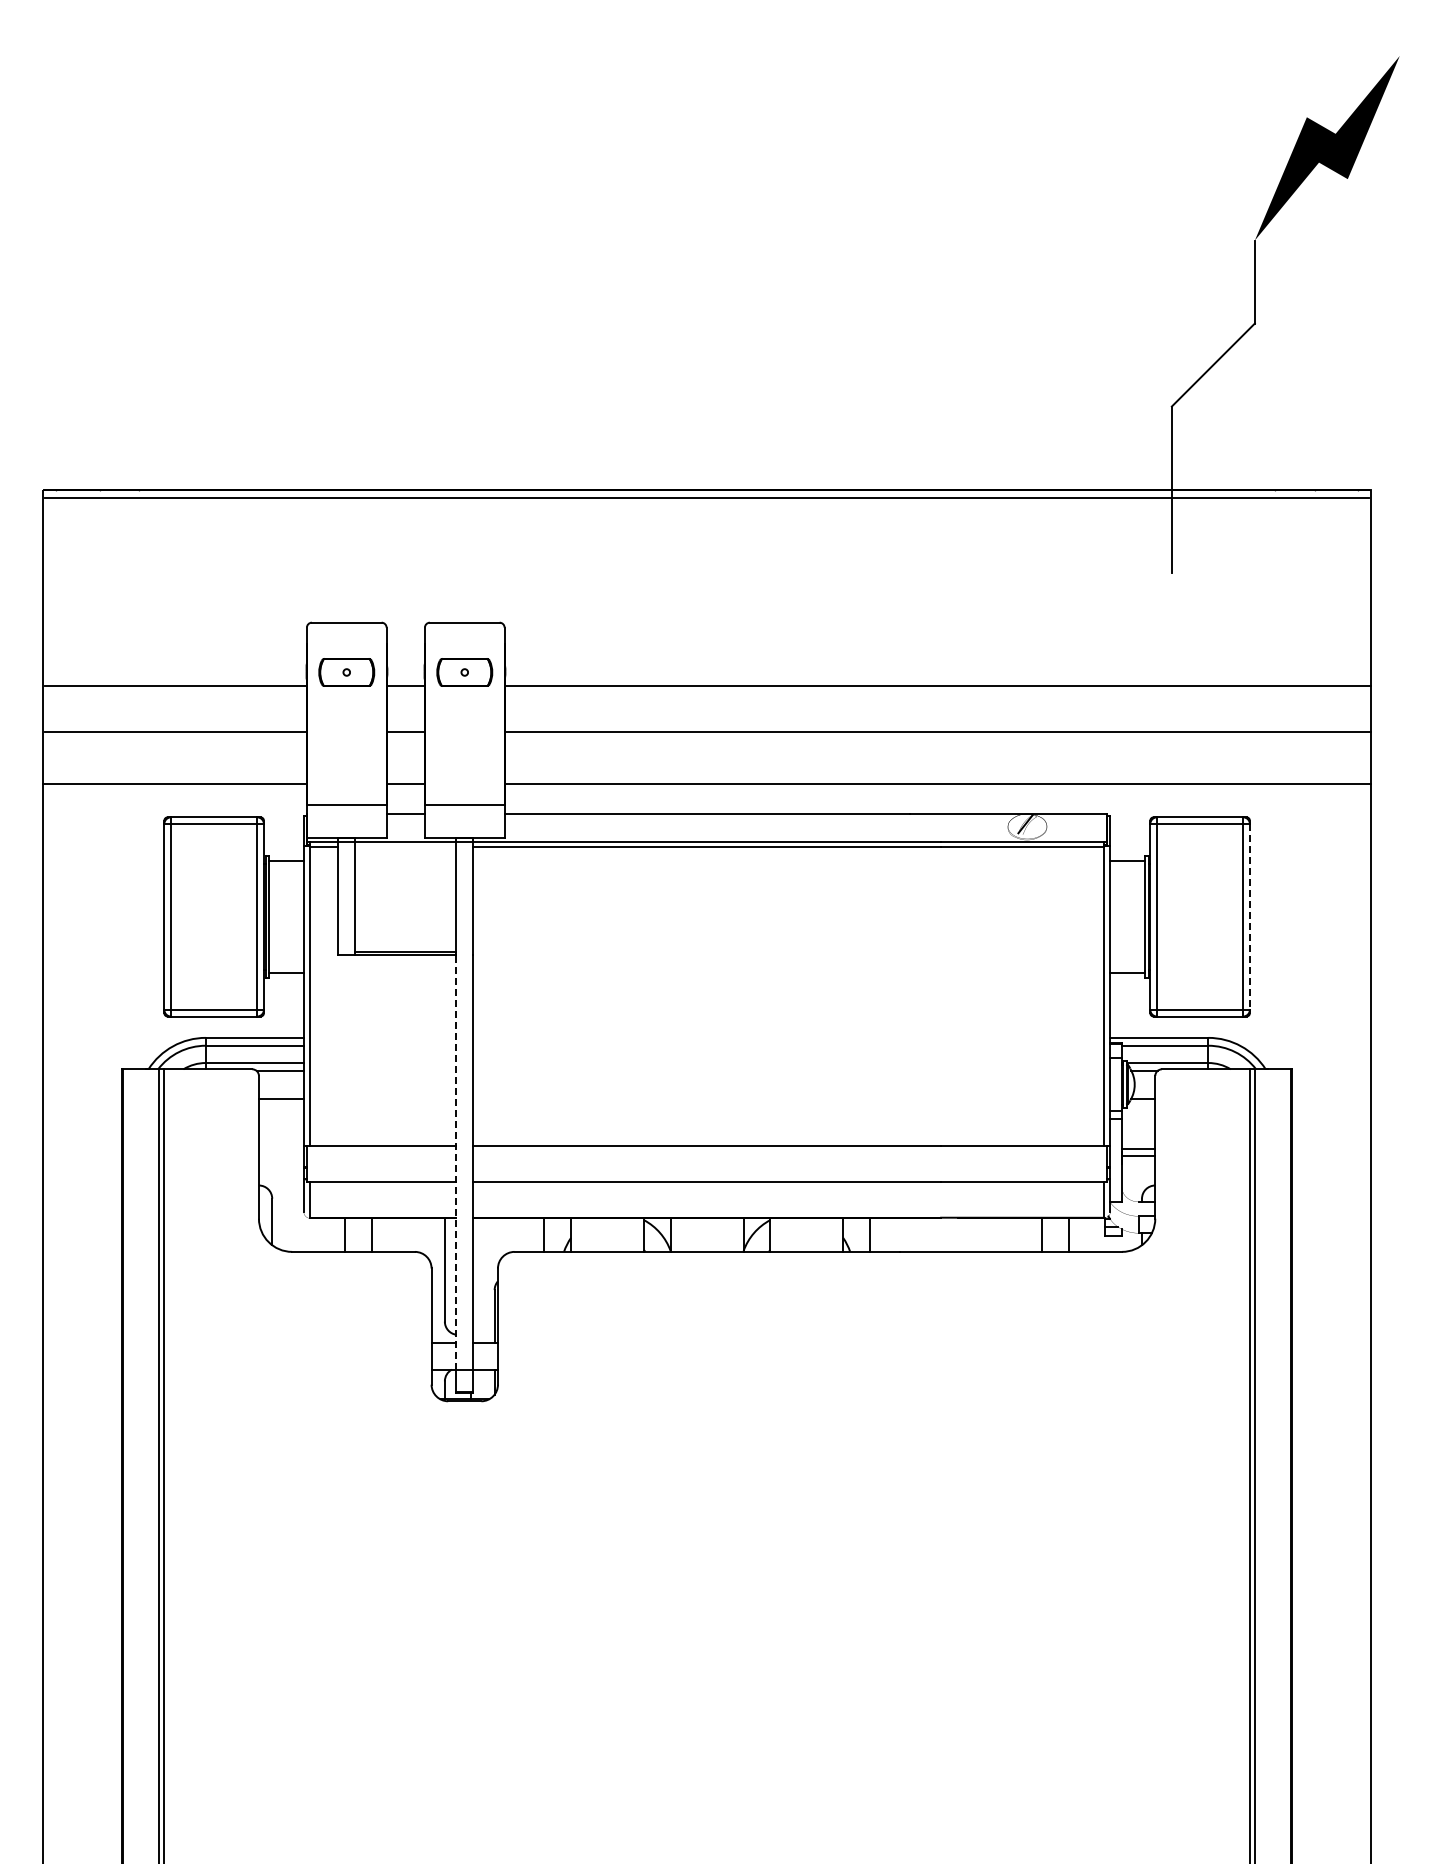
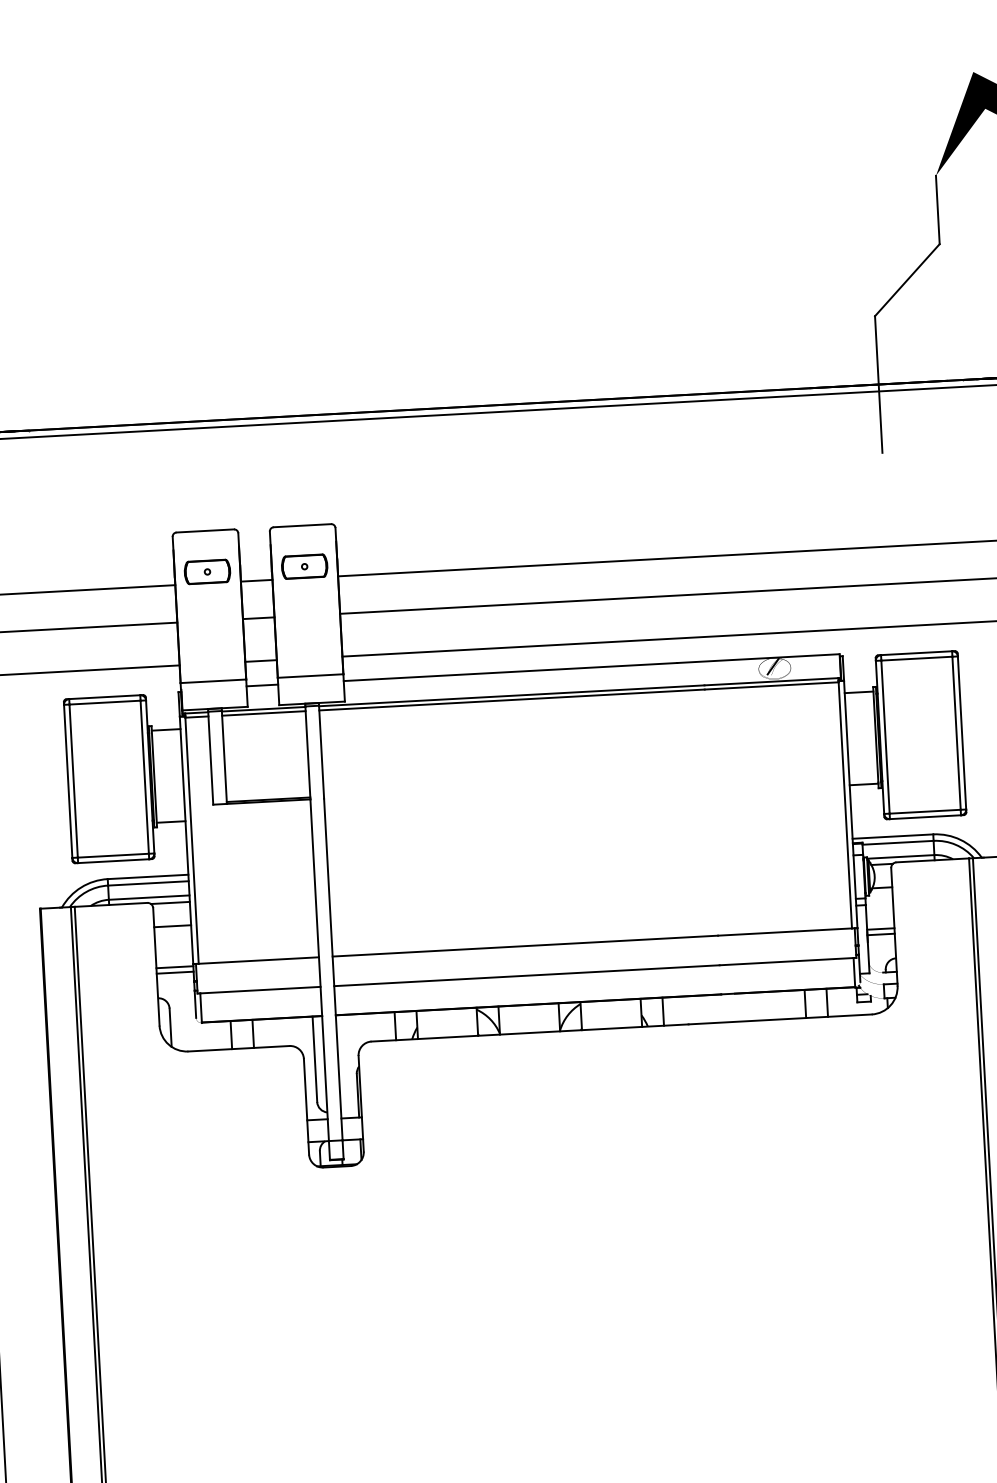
line: (405, 847) -> (263, 713), added
line: (1249, 916) -> (961, 732), dashed -> solid
line: (280, 1148) -> (174, 966), added
line: (280, 1155) -> (174, 972), added
line: (456, 1161) -> (319, 969), dashed -> solid

